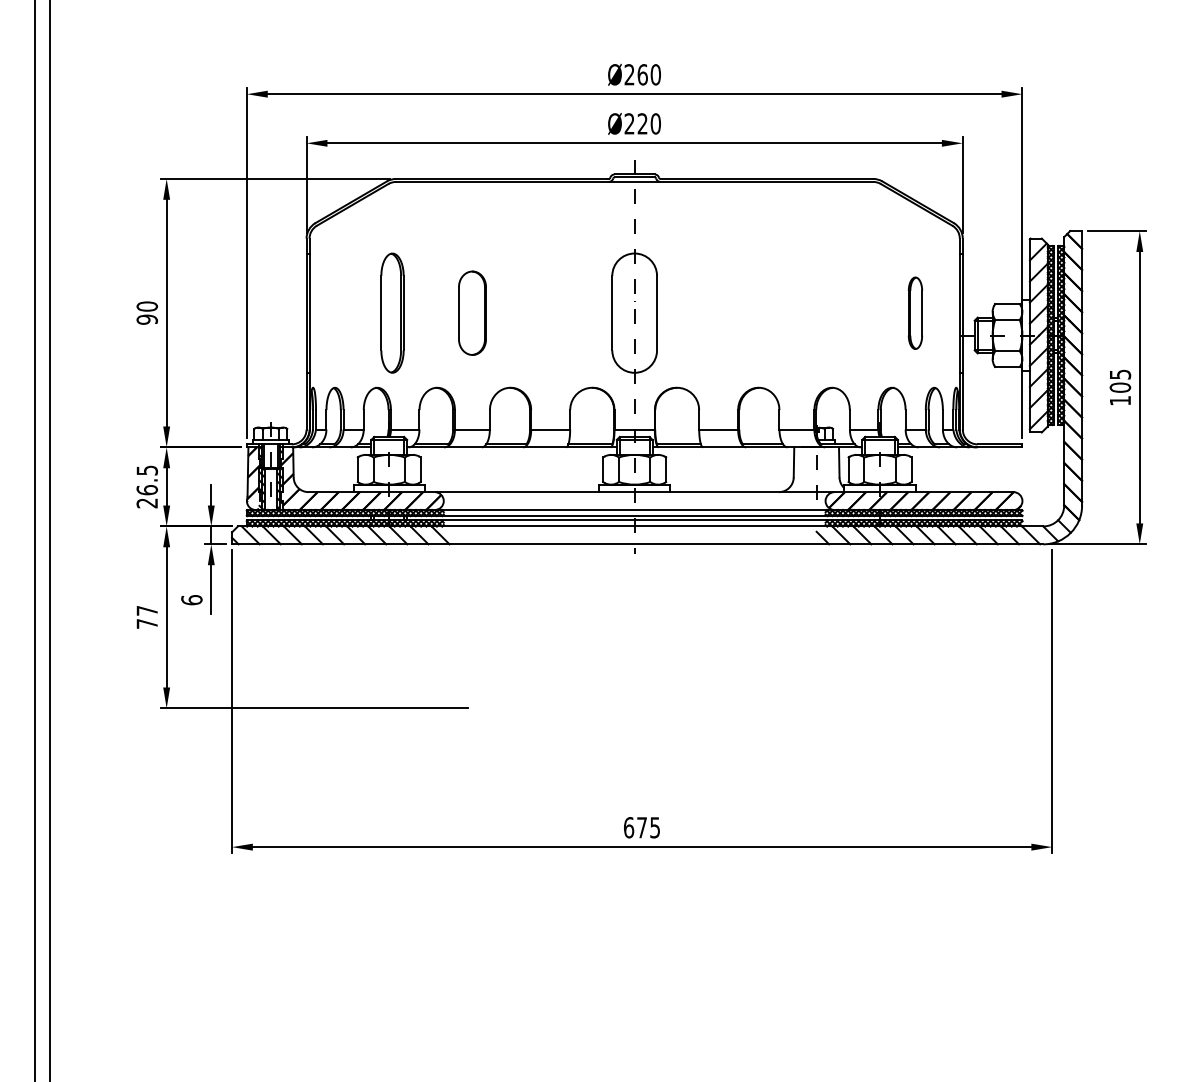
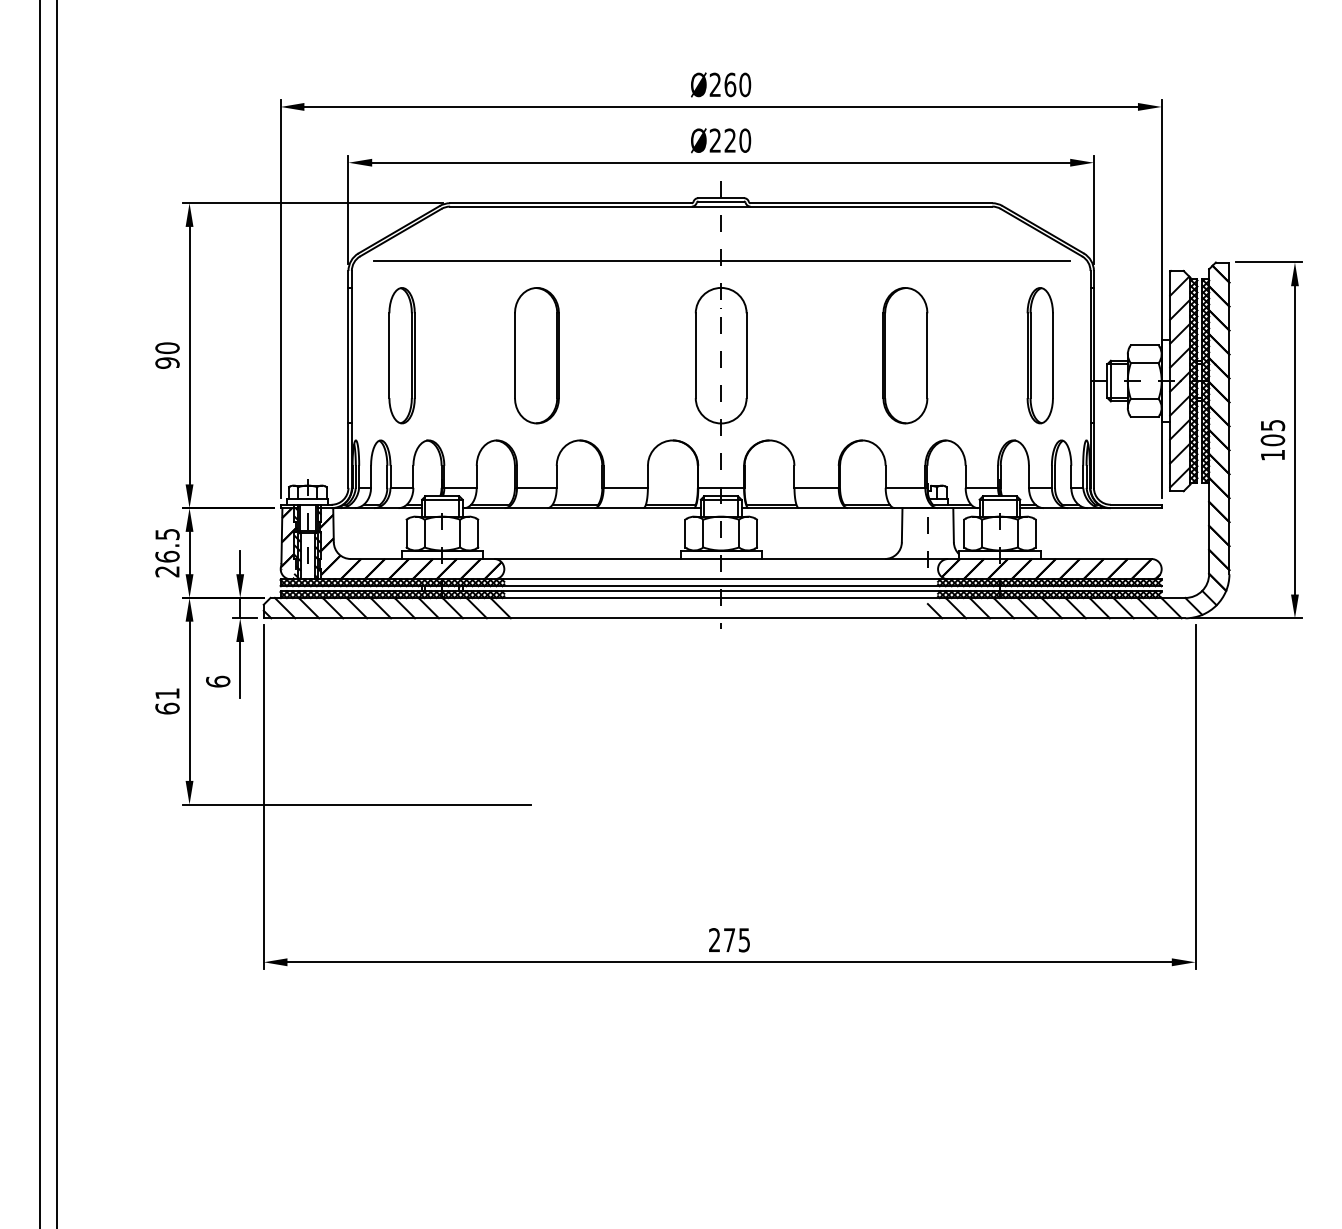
line: (634, 229) -> (721, 260), added
part: (391, 313) -> (401, 355), moved
part: (472, 313) -> (536, 355), size x1.43
part: (796, 313) -> (905, 355), added
part: (914, 313) -> (1039, 355), size x1.67
text: (147, 617) -> (167, 701), 77 -> 61
text: (628, 827) -> (714, 940), 675 -> 275

